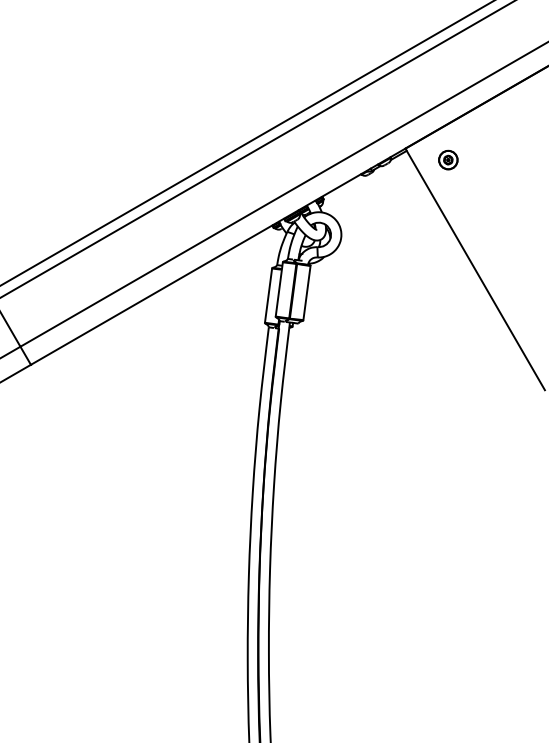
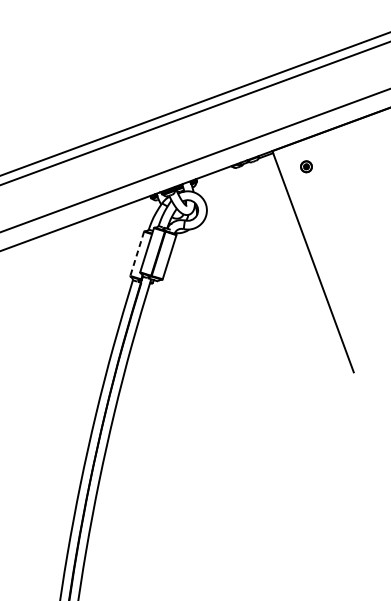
part: (448, 159) -> (306, 166), size x0.7
line: (268, 296) -> (137, 254), solid -> dashed

